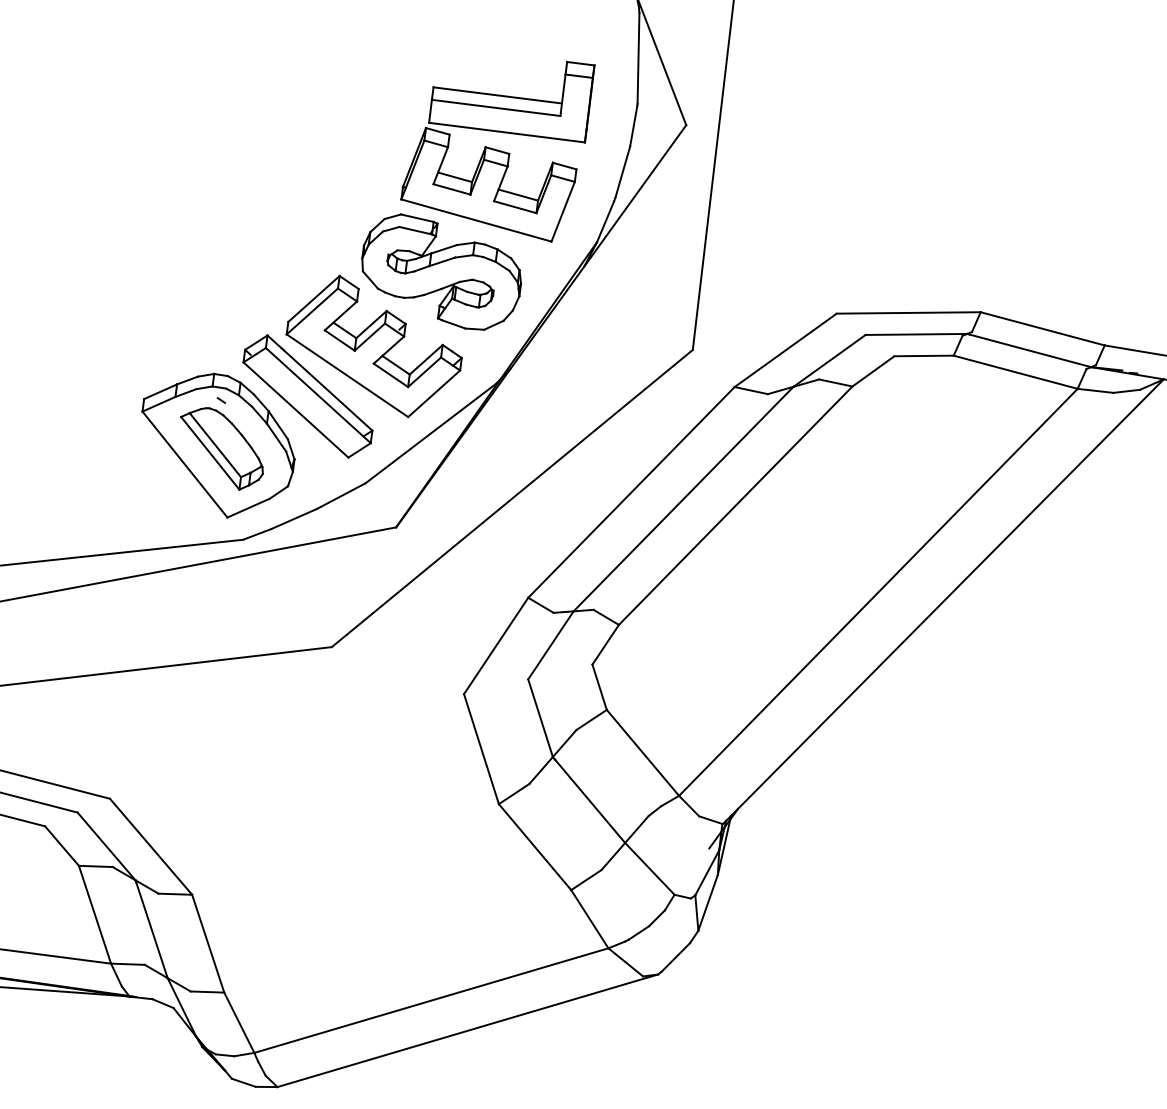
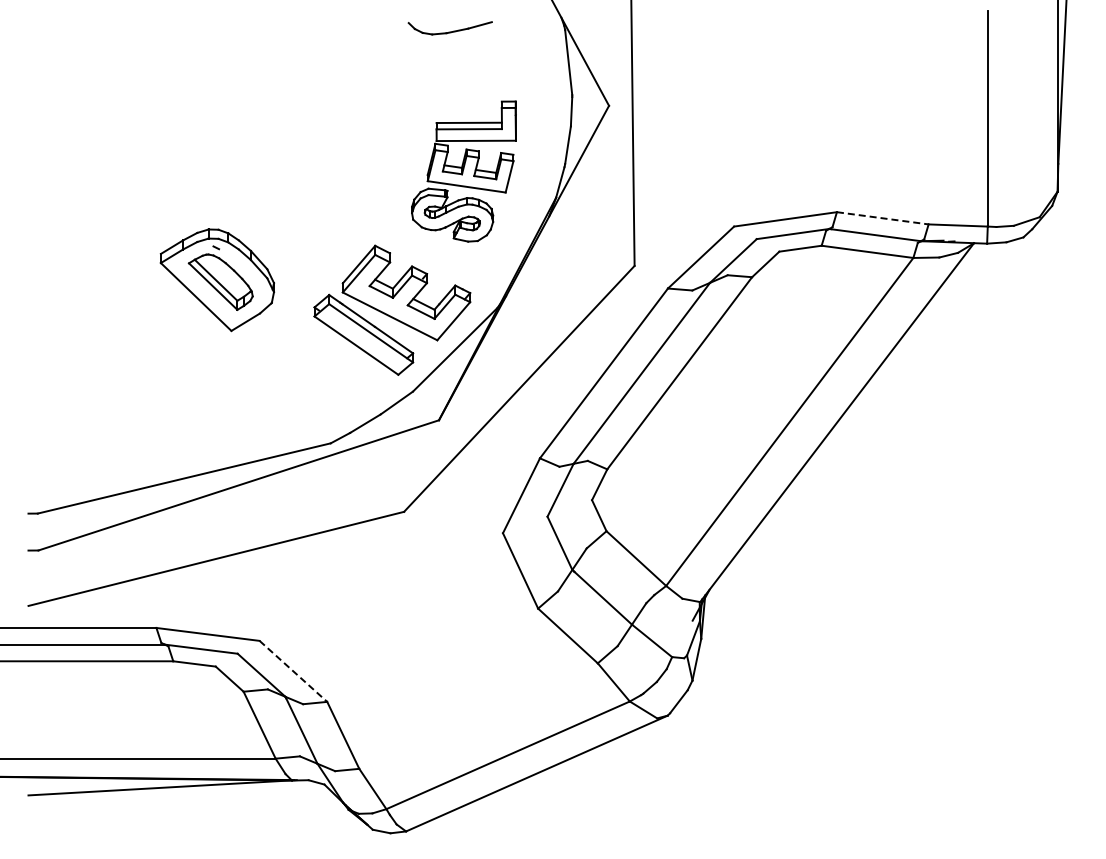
part: (474, 189) -> (463, 171), size x0.7
line: (1043, 329) -> (883, 218), solid -> dashed
part: (215, 445) -> (216, 280), moved
line: (151, 846) -> (293, 671), solid -> dashed

